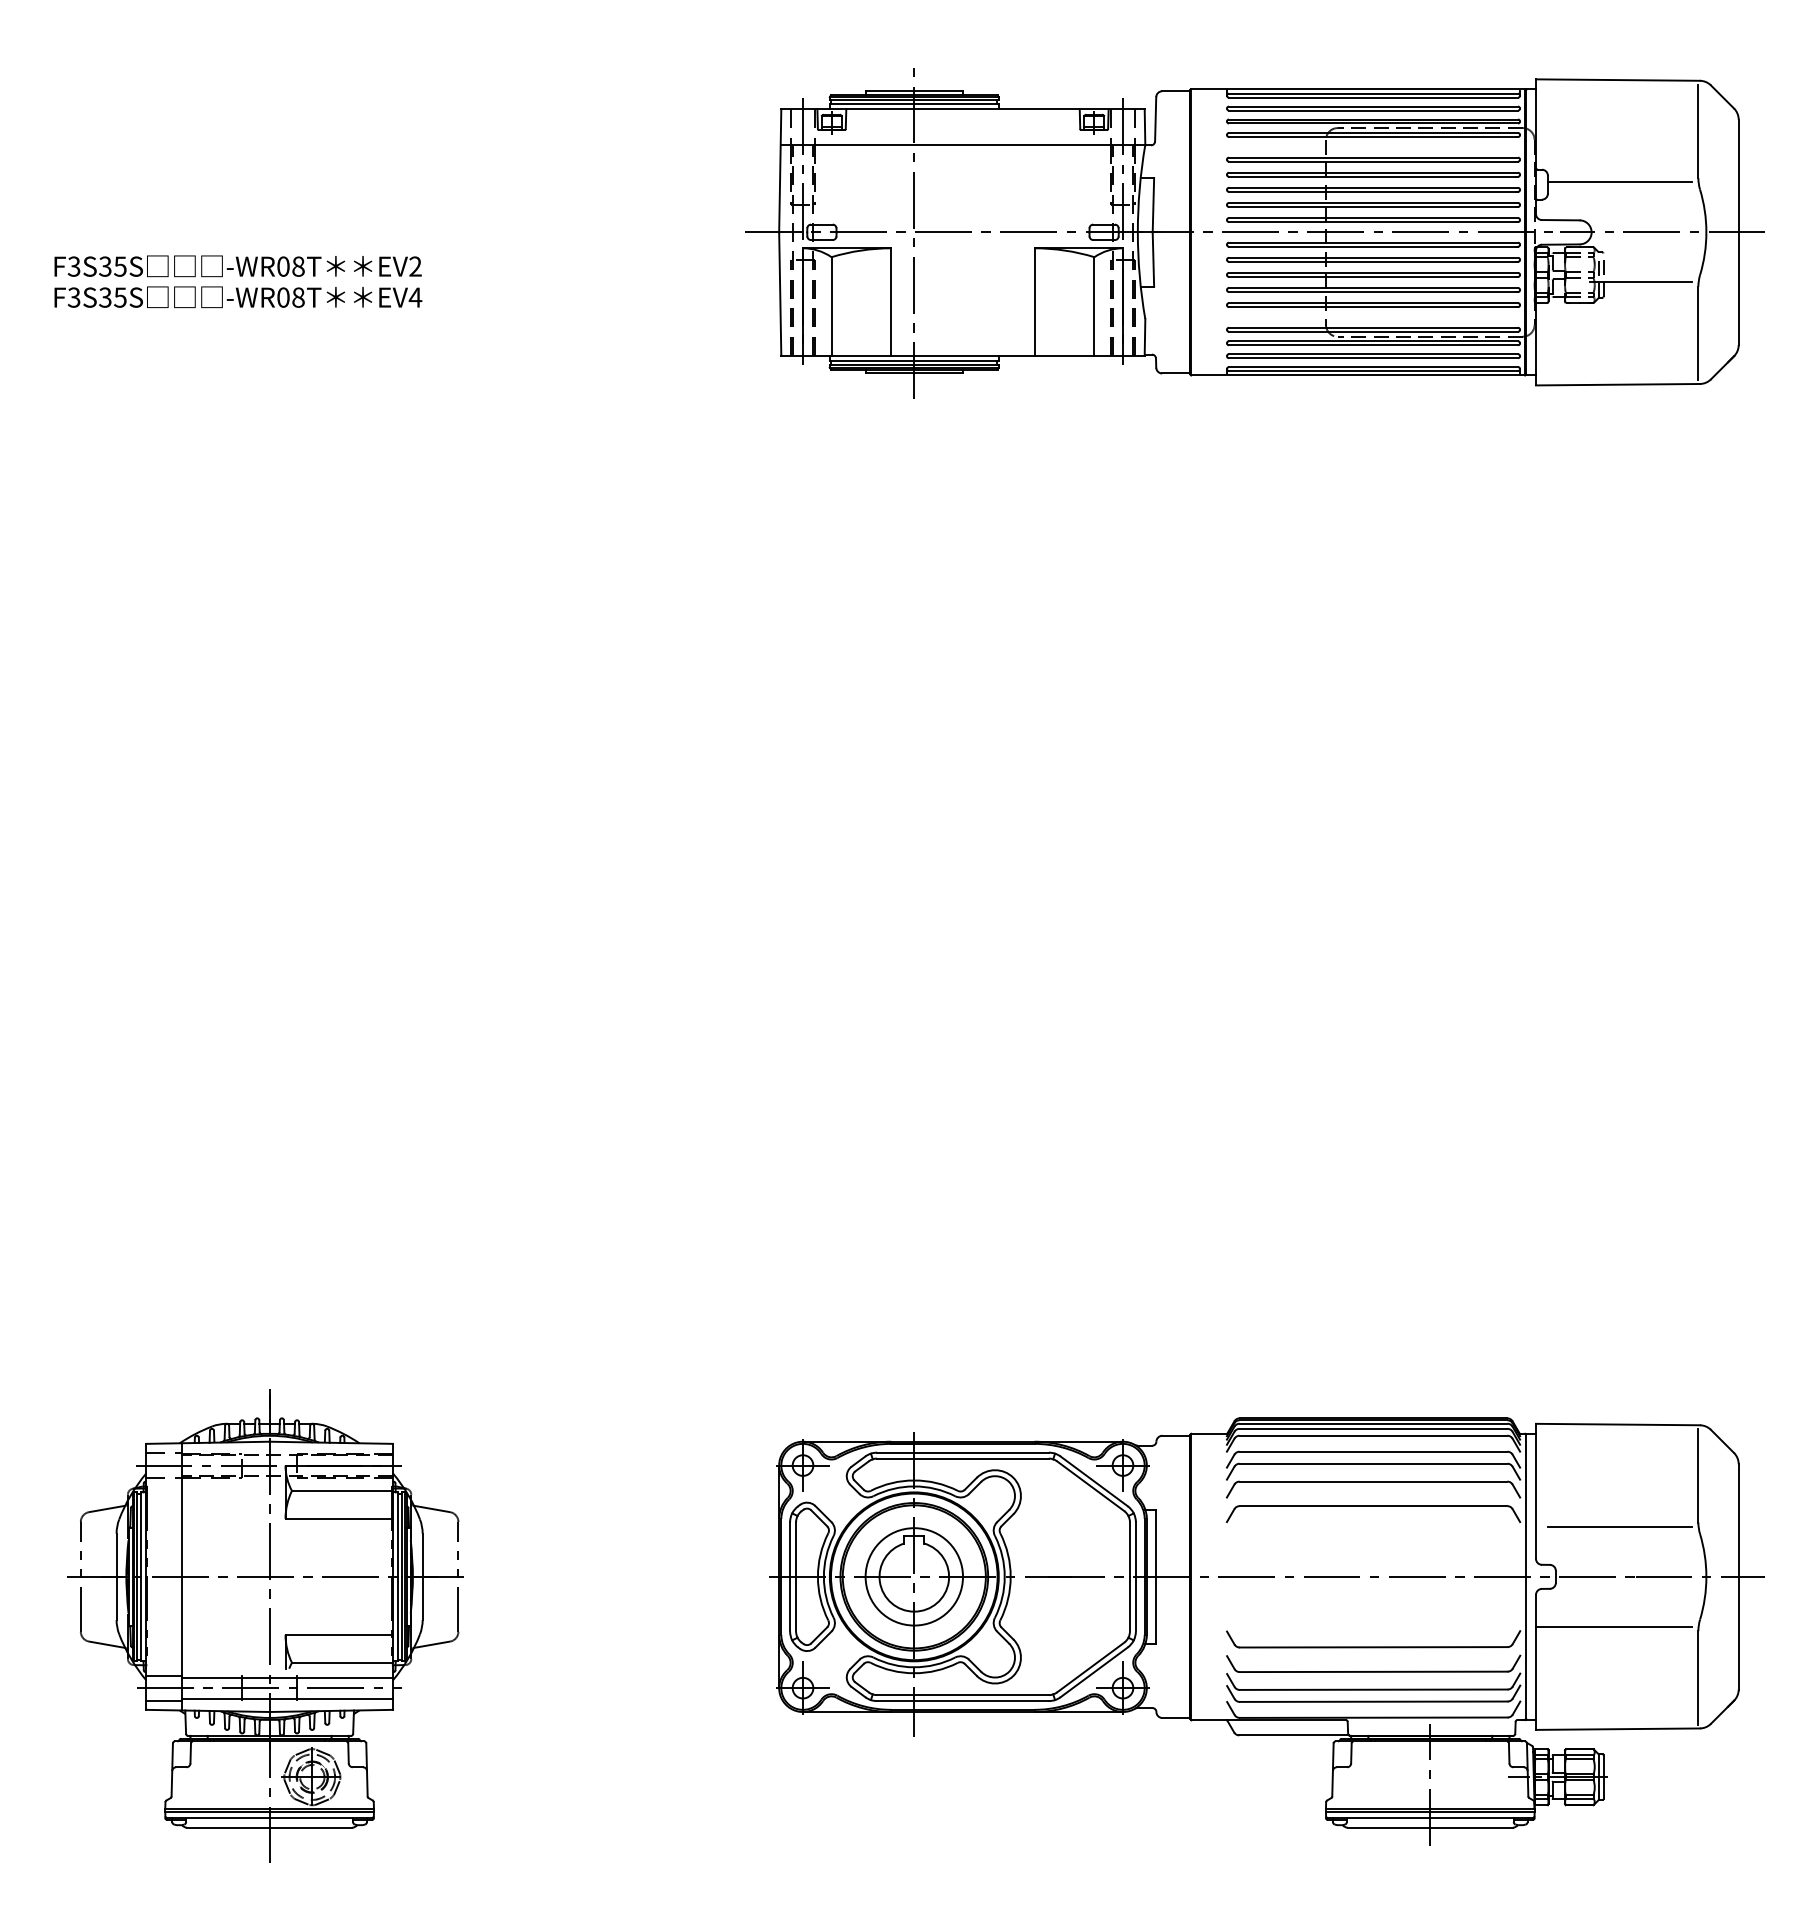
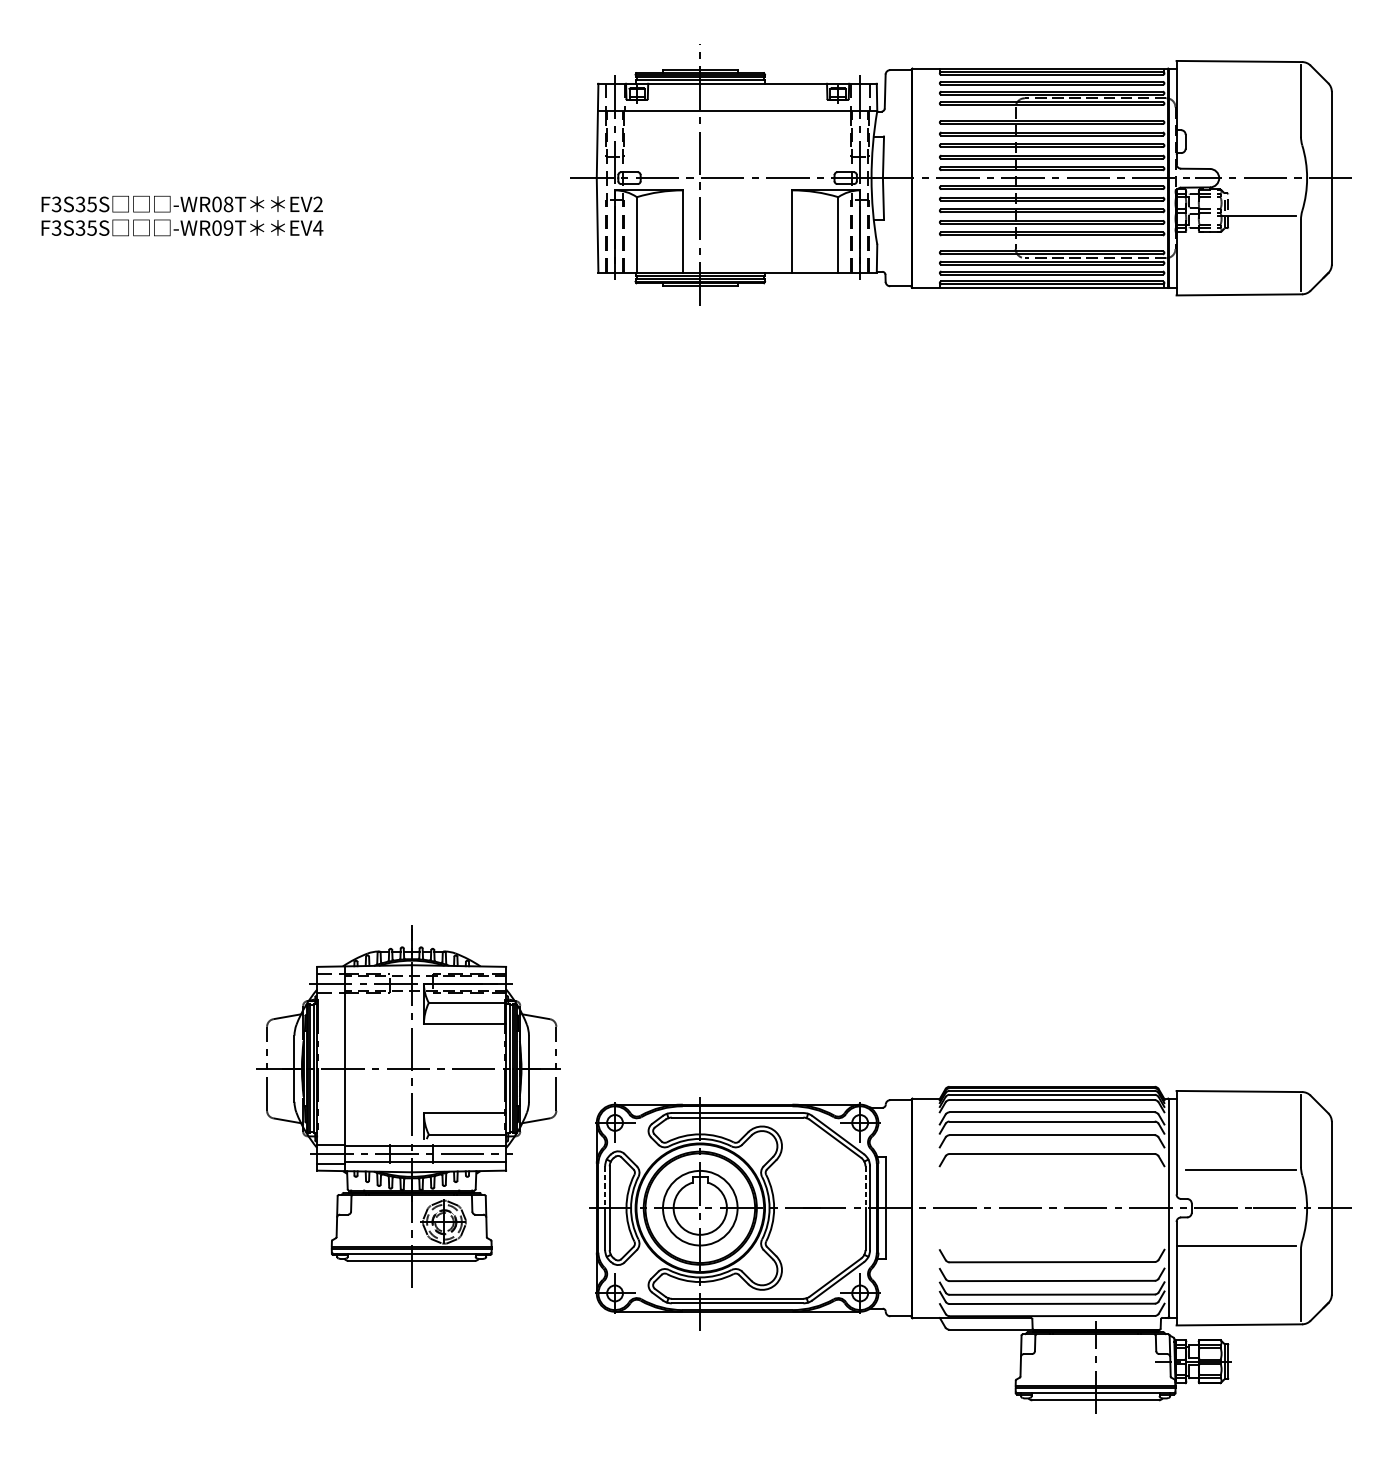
line: (1619, 182) -> (1240, 139), removed
text: (298, 297) -> (228, 228), -WR08T -> -WR09T
line: (790, 1550) -> (605, 1187), solid -> dashed
line: (1129, 1550) -> (865, 1187), solid -> dashed
part: (265, 1625) -> (408, 1106), moved

